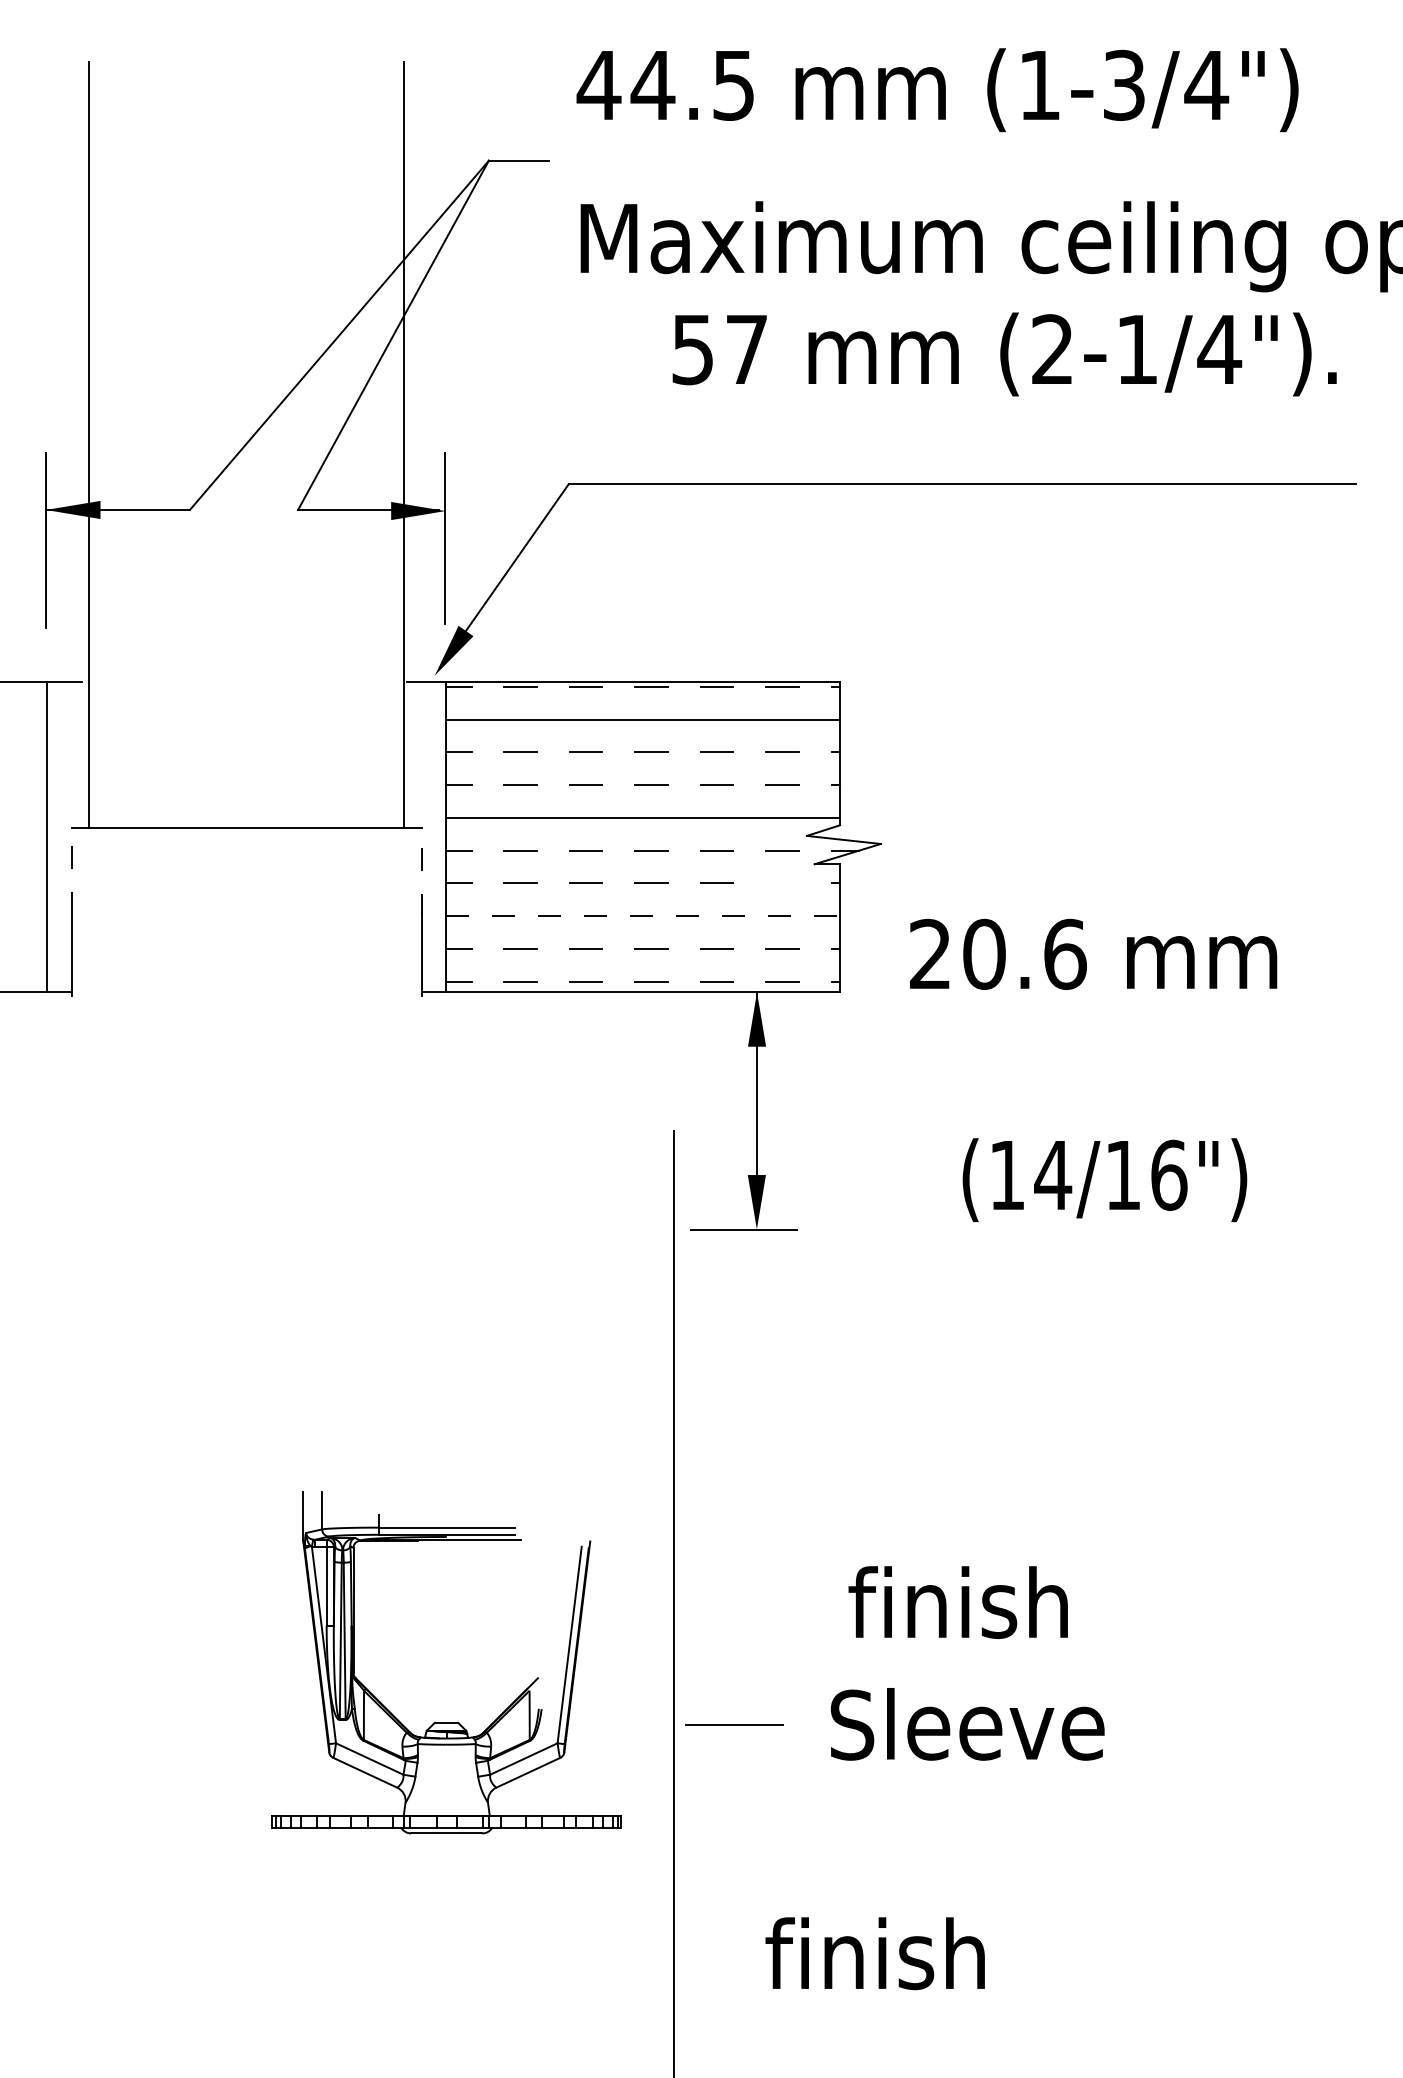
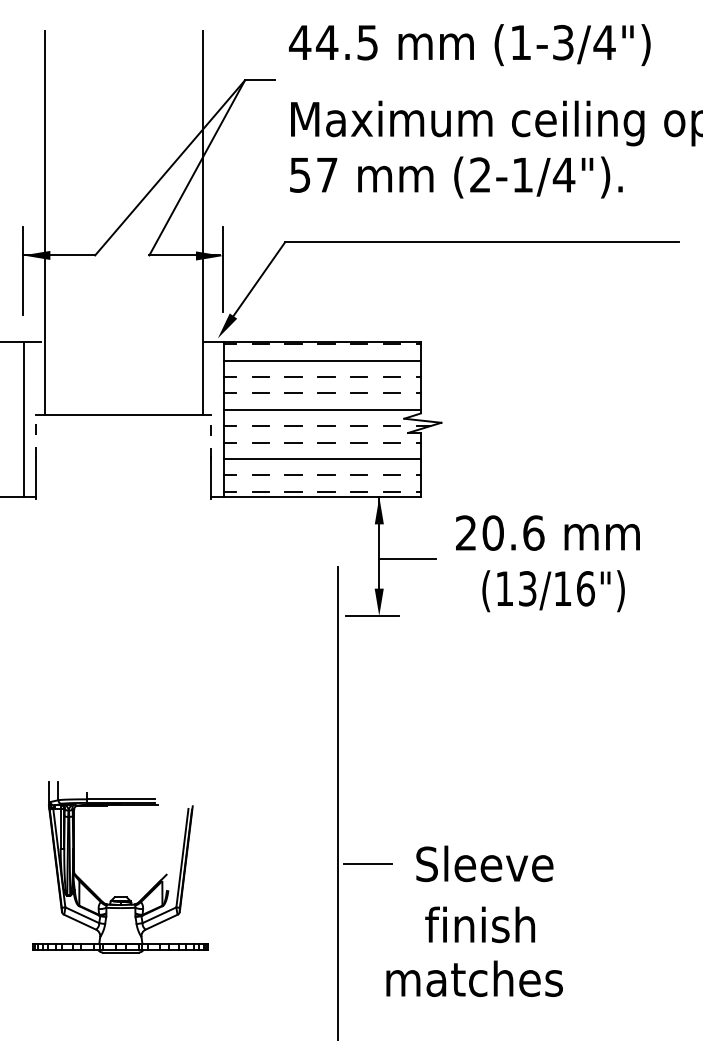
text: (1004, 354) -> (456, 177), moved
line: (781, 883) -> (391, 442), added
line: (643, 915) -> (322, 458), dashed -> solid
text: (1092, 953) -> (547, 532), moved
line: (813, 1114) -> (407, 558), added
text: (1052, 1174) -> (527, 588), (14/16") -> (13/16")
text: (958, 1601) -> (480, 924), moved
part: (446, 1721) -> (120, 896), moved
text: (942, 1953) -> (472, 978), finish -> matches

